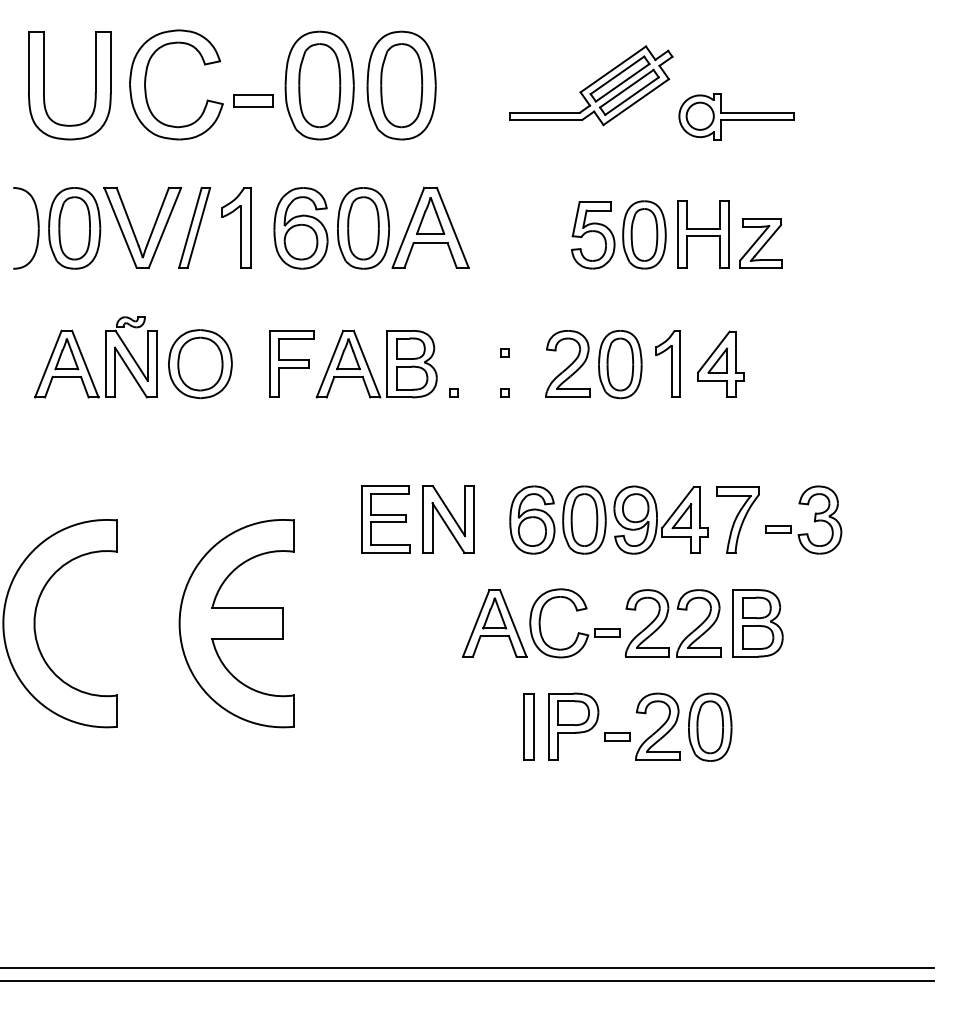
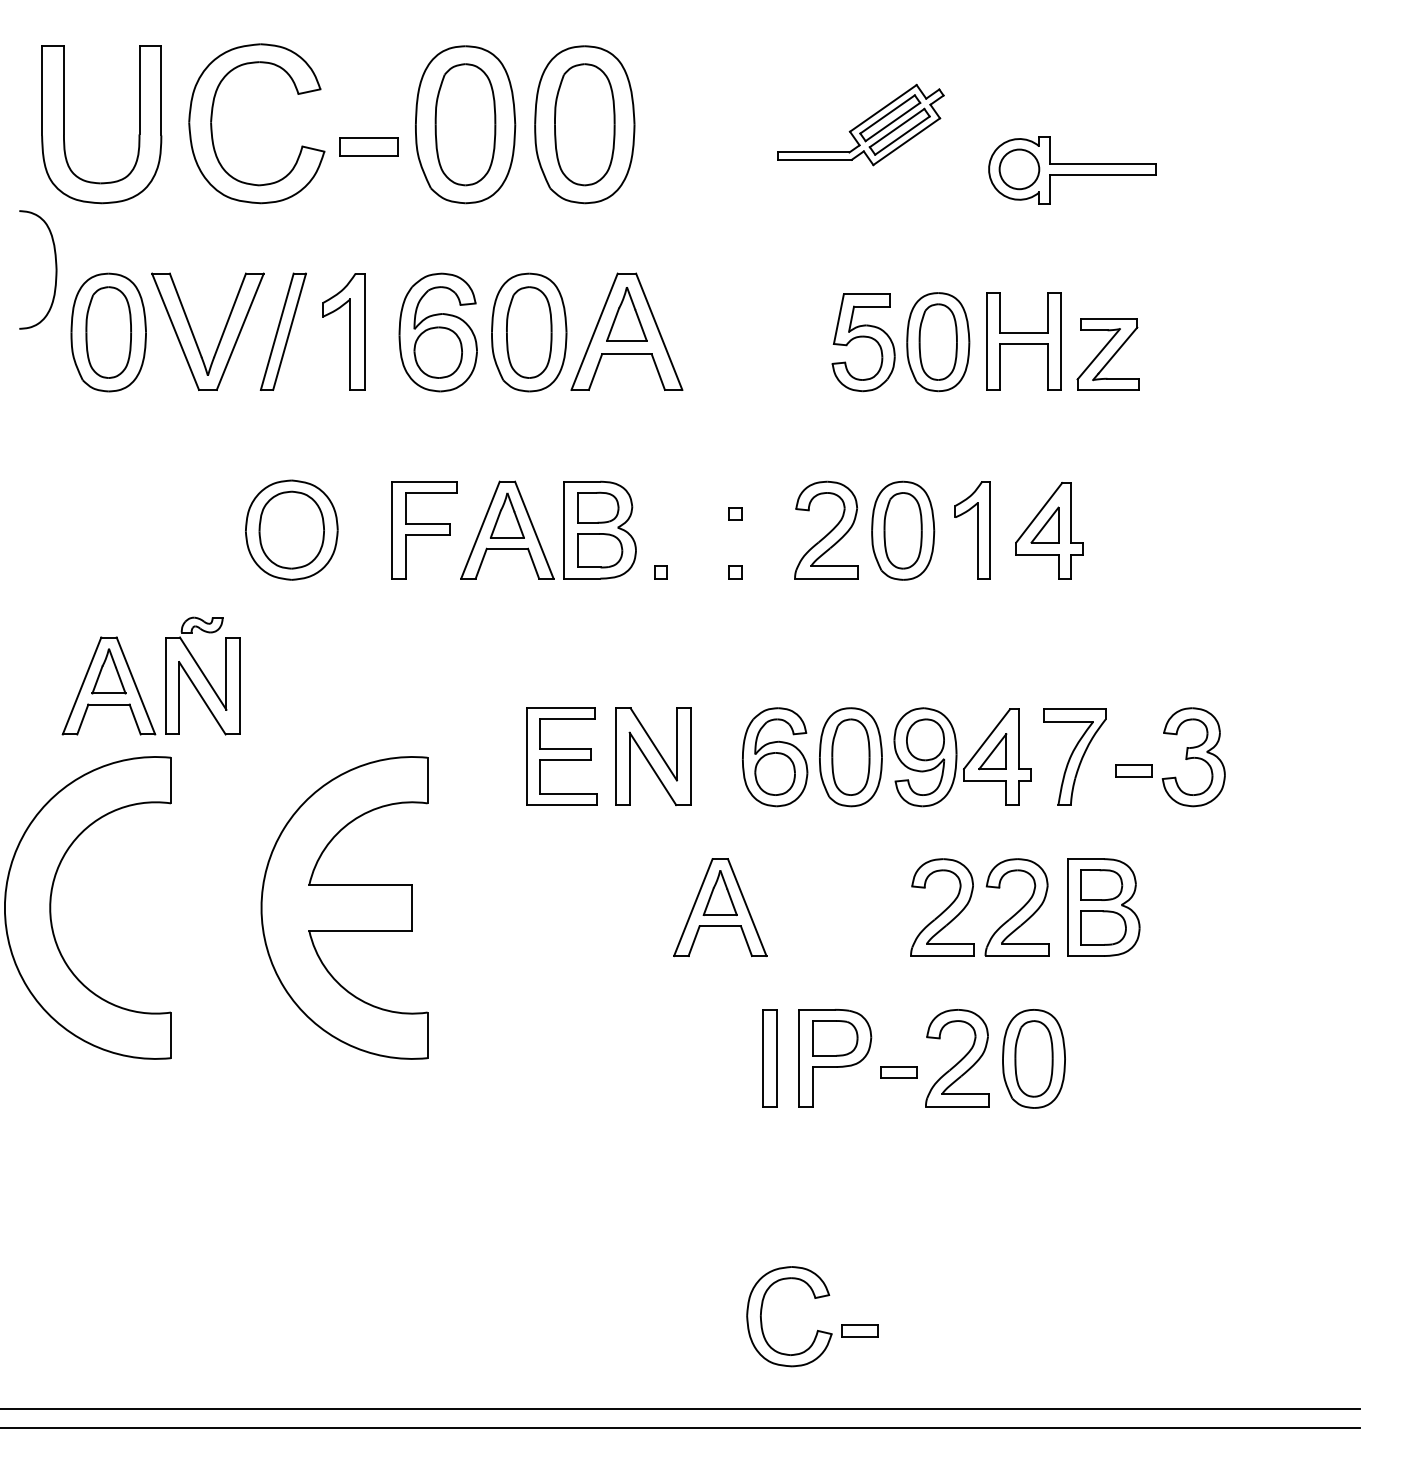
part: (591, 85) -> (861, 124), size x0.7
part: (37, 228) -> (54, 270), moved
part: (105, 357) -> (165, 676), moved
part: (578, 632) -> (817, 1329), moved

